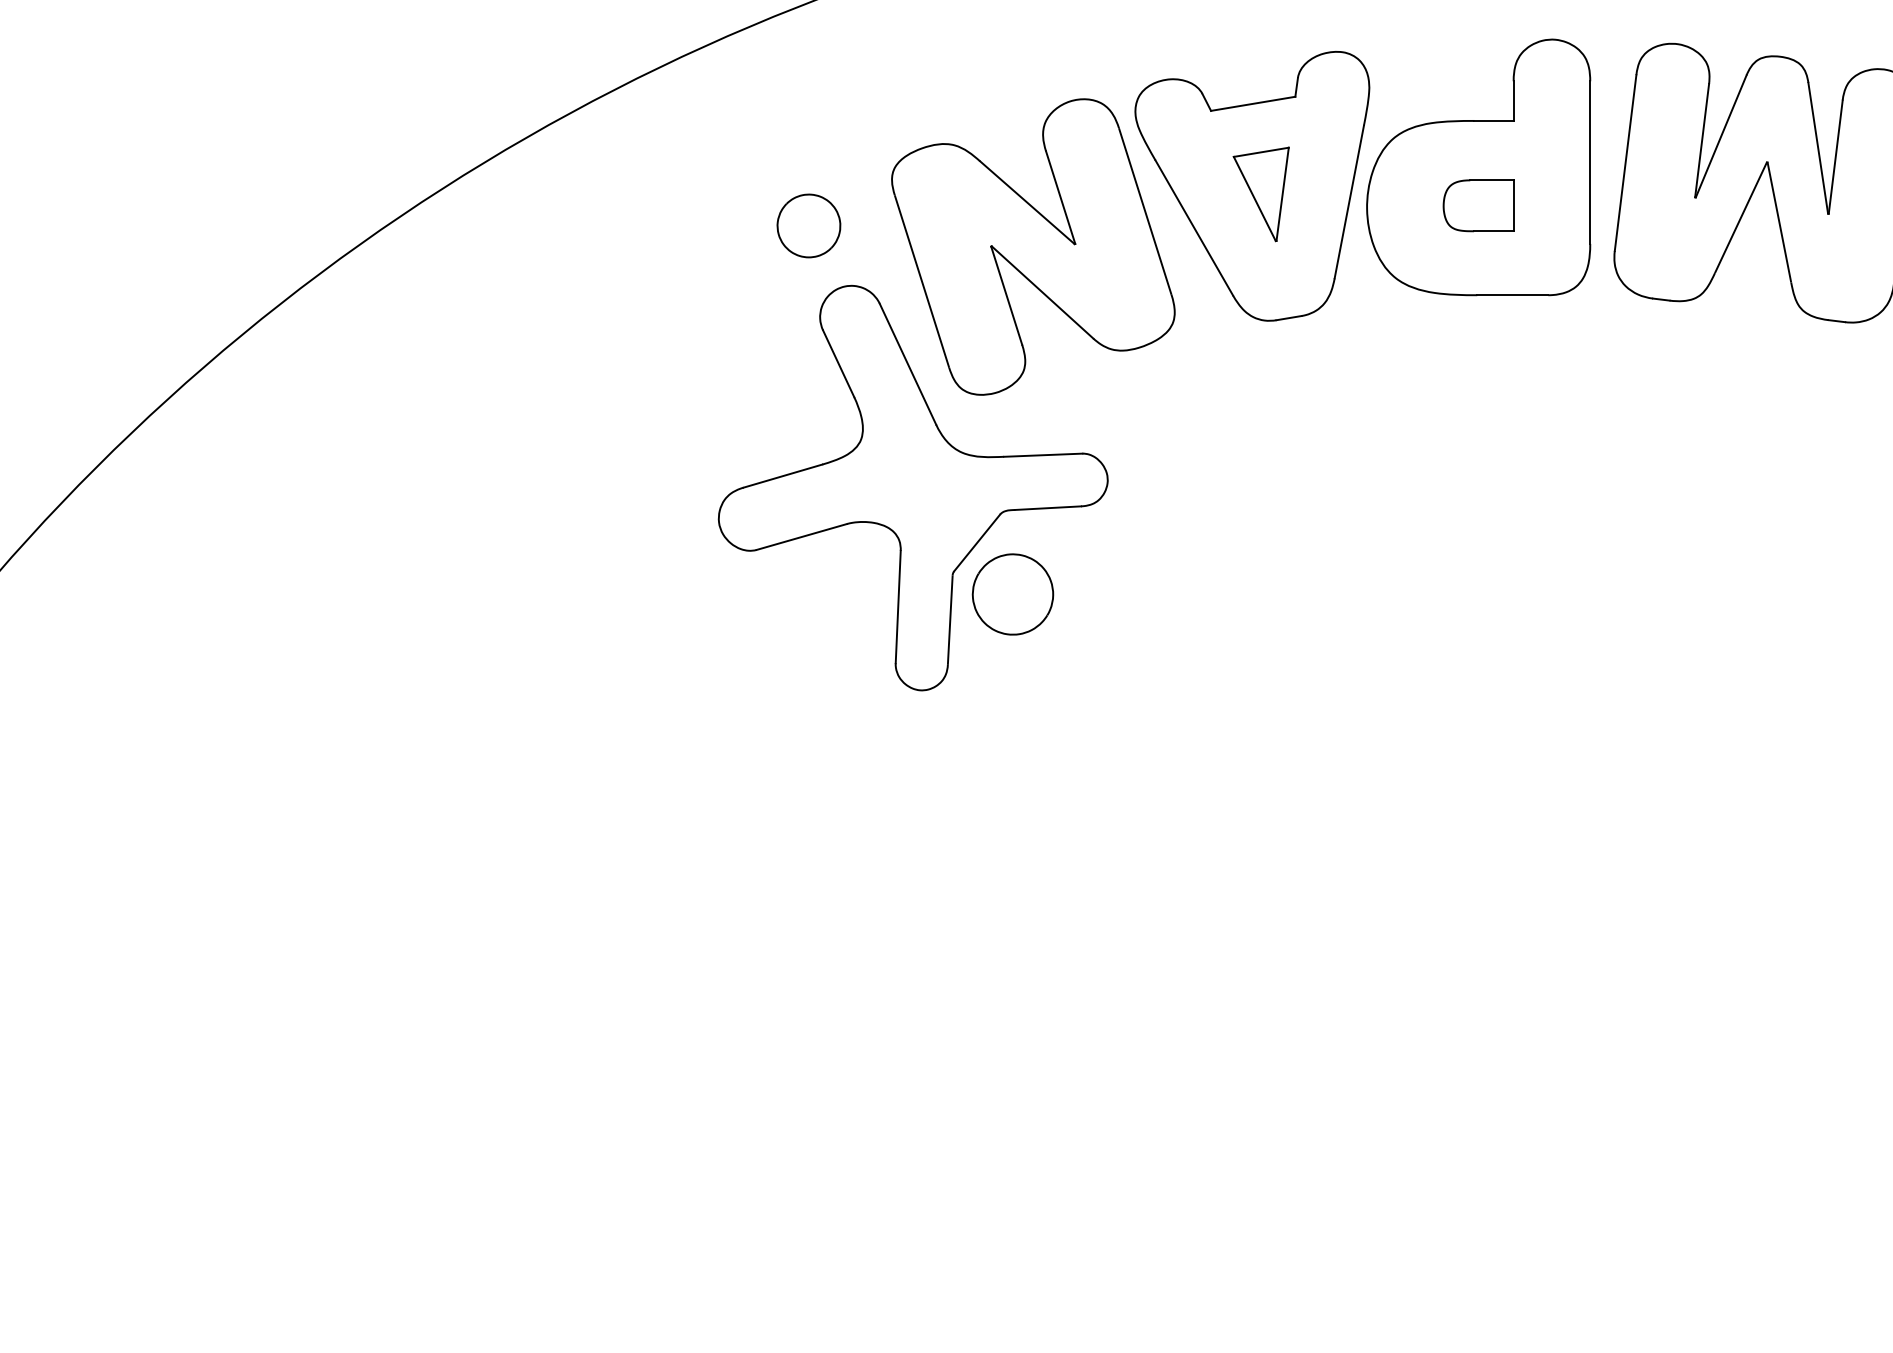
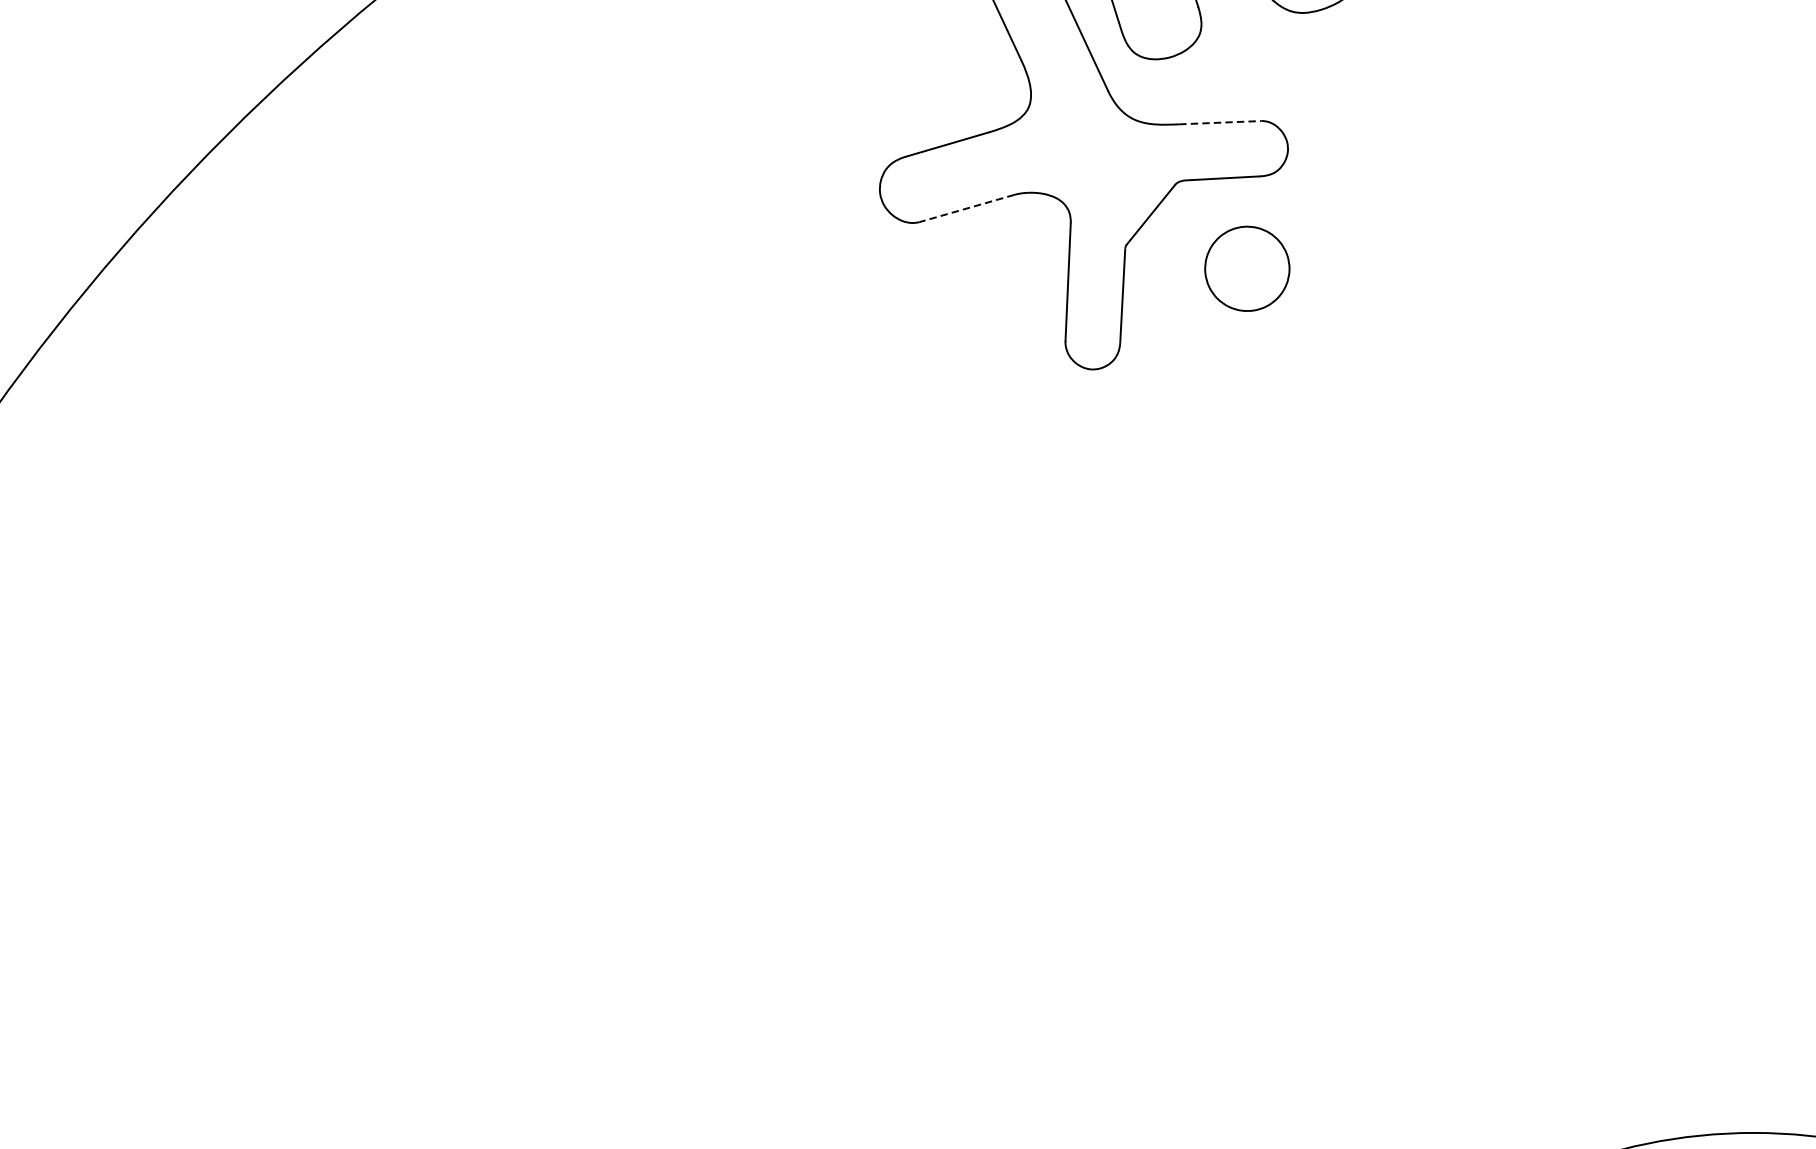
line: (1043, 455) -> (1220, 122), solid -> dashed
line: (801, 536) -> (966, 207), solid -> dashed
part: (1012, 594) -> (1246, 268), moved

